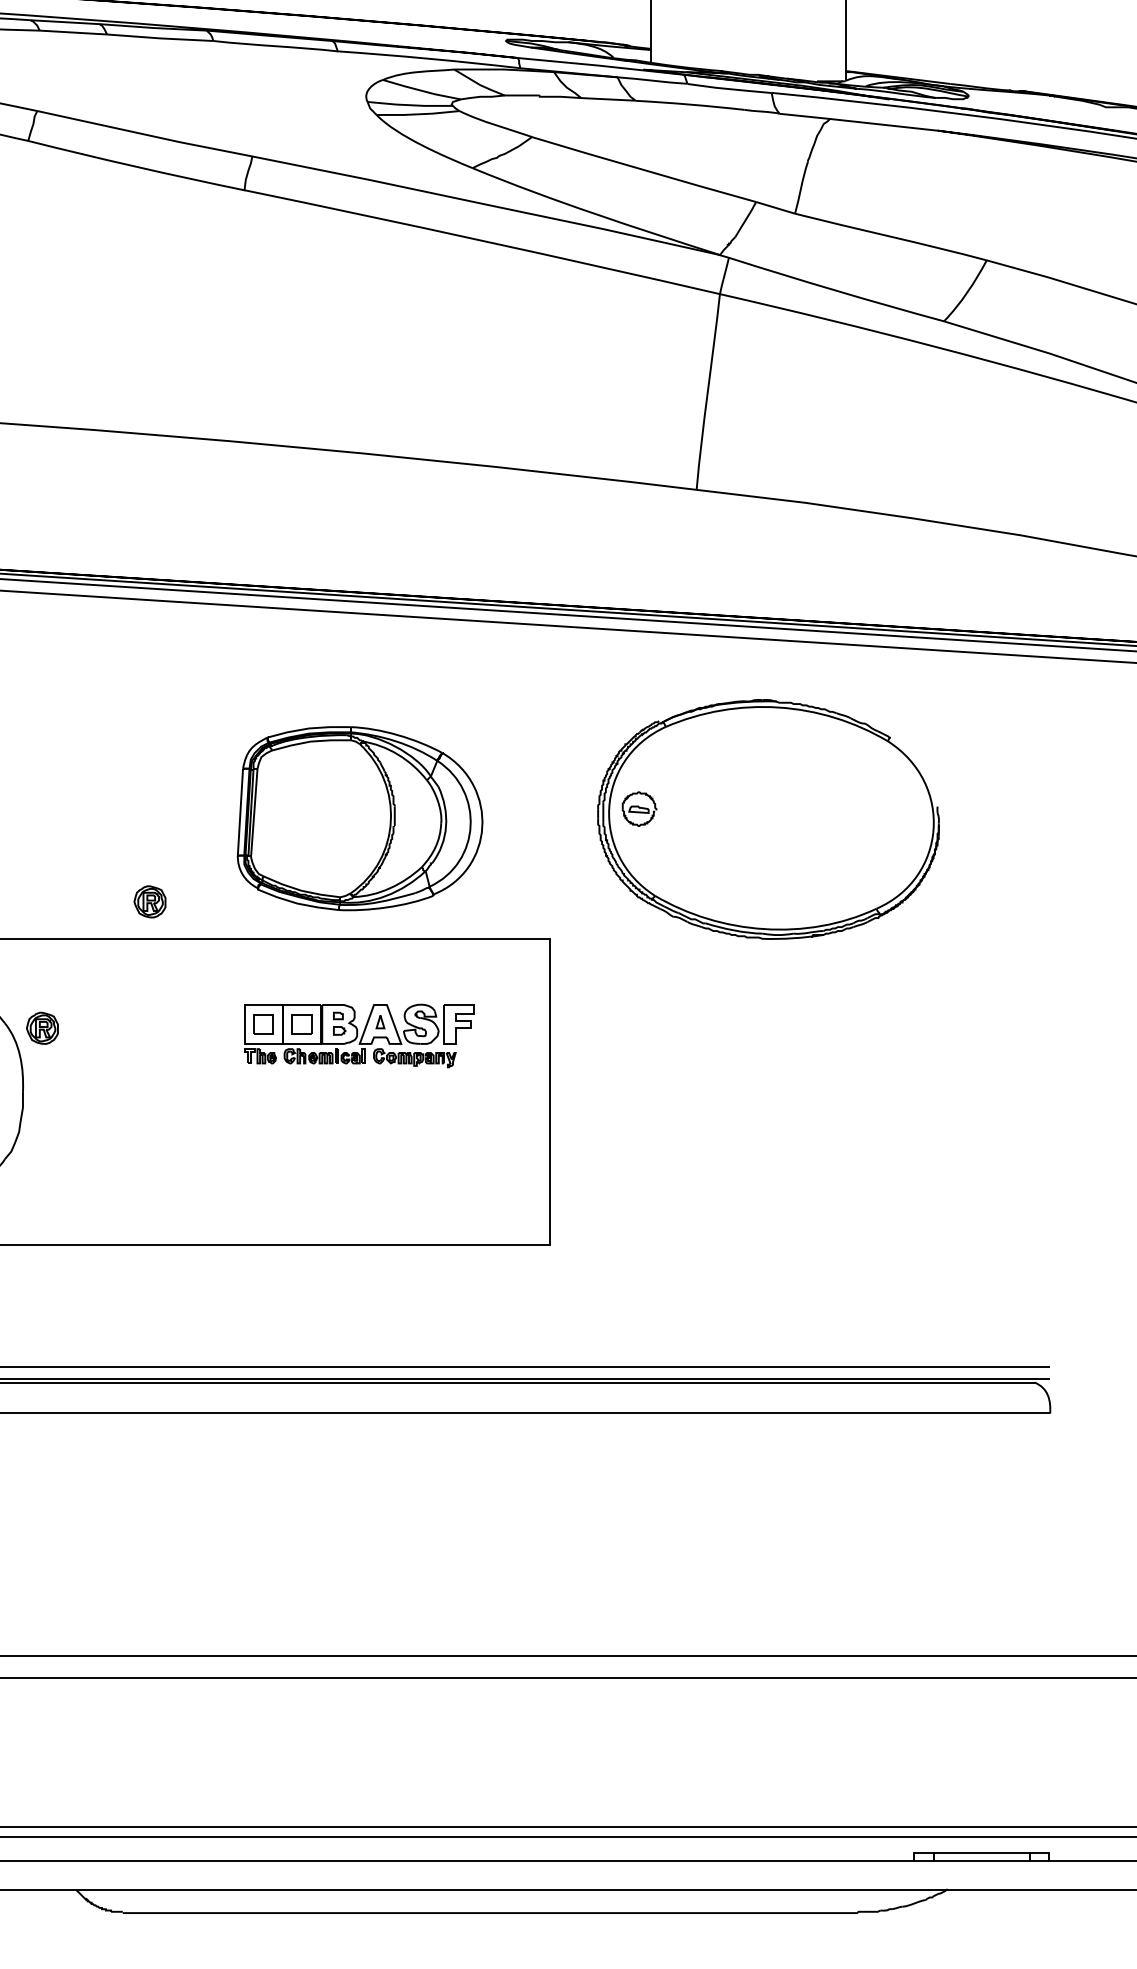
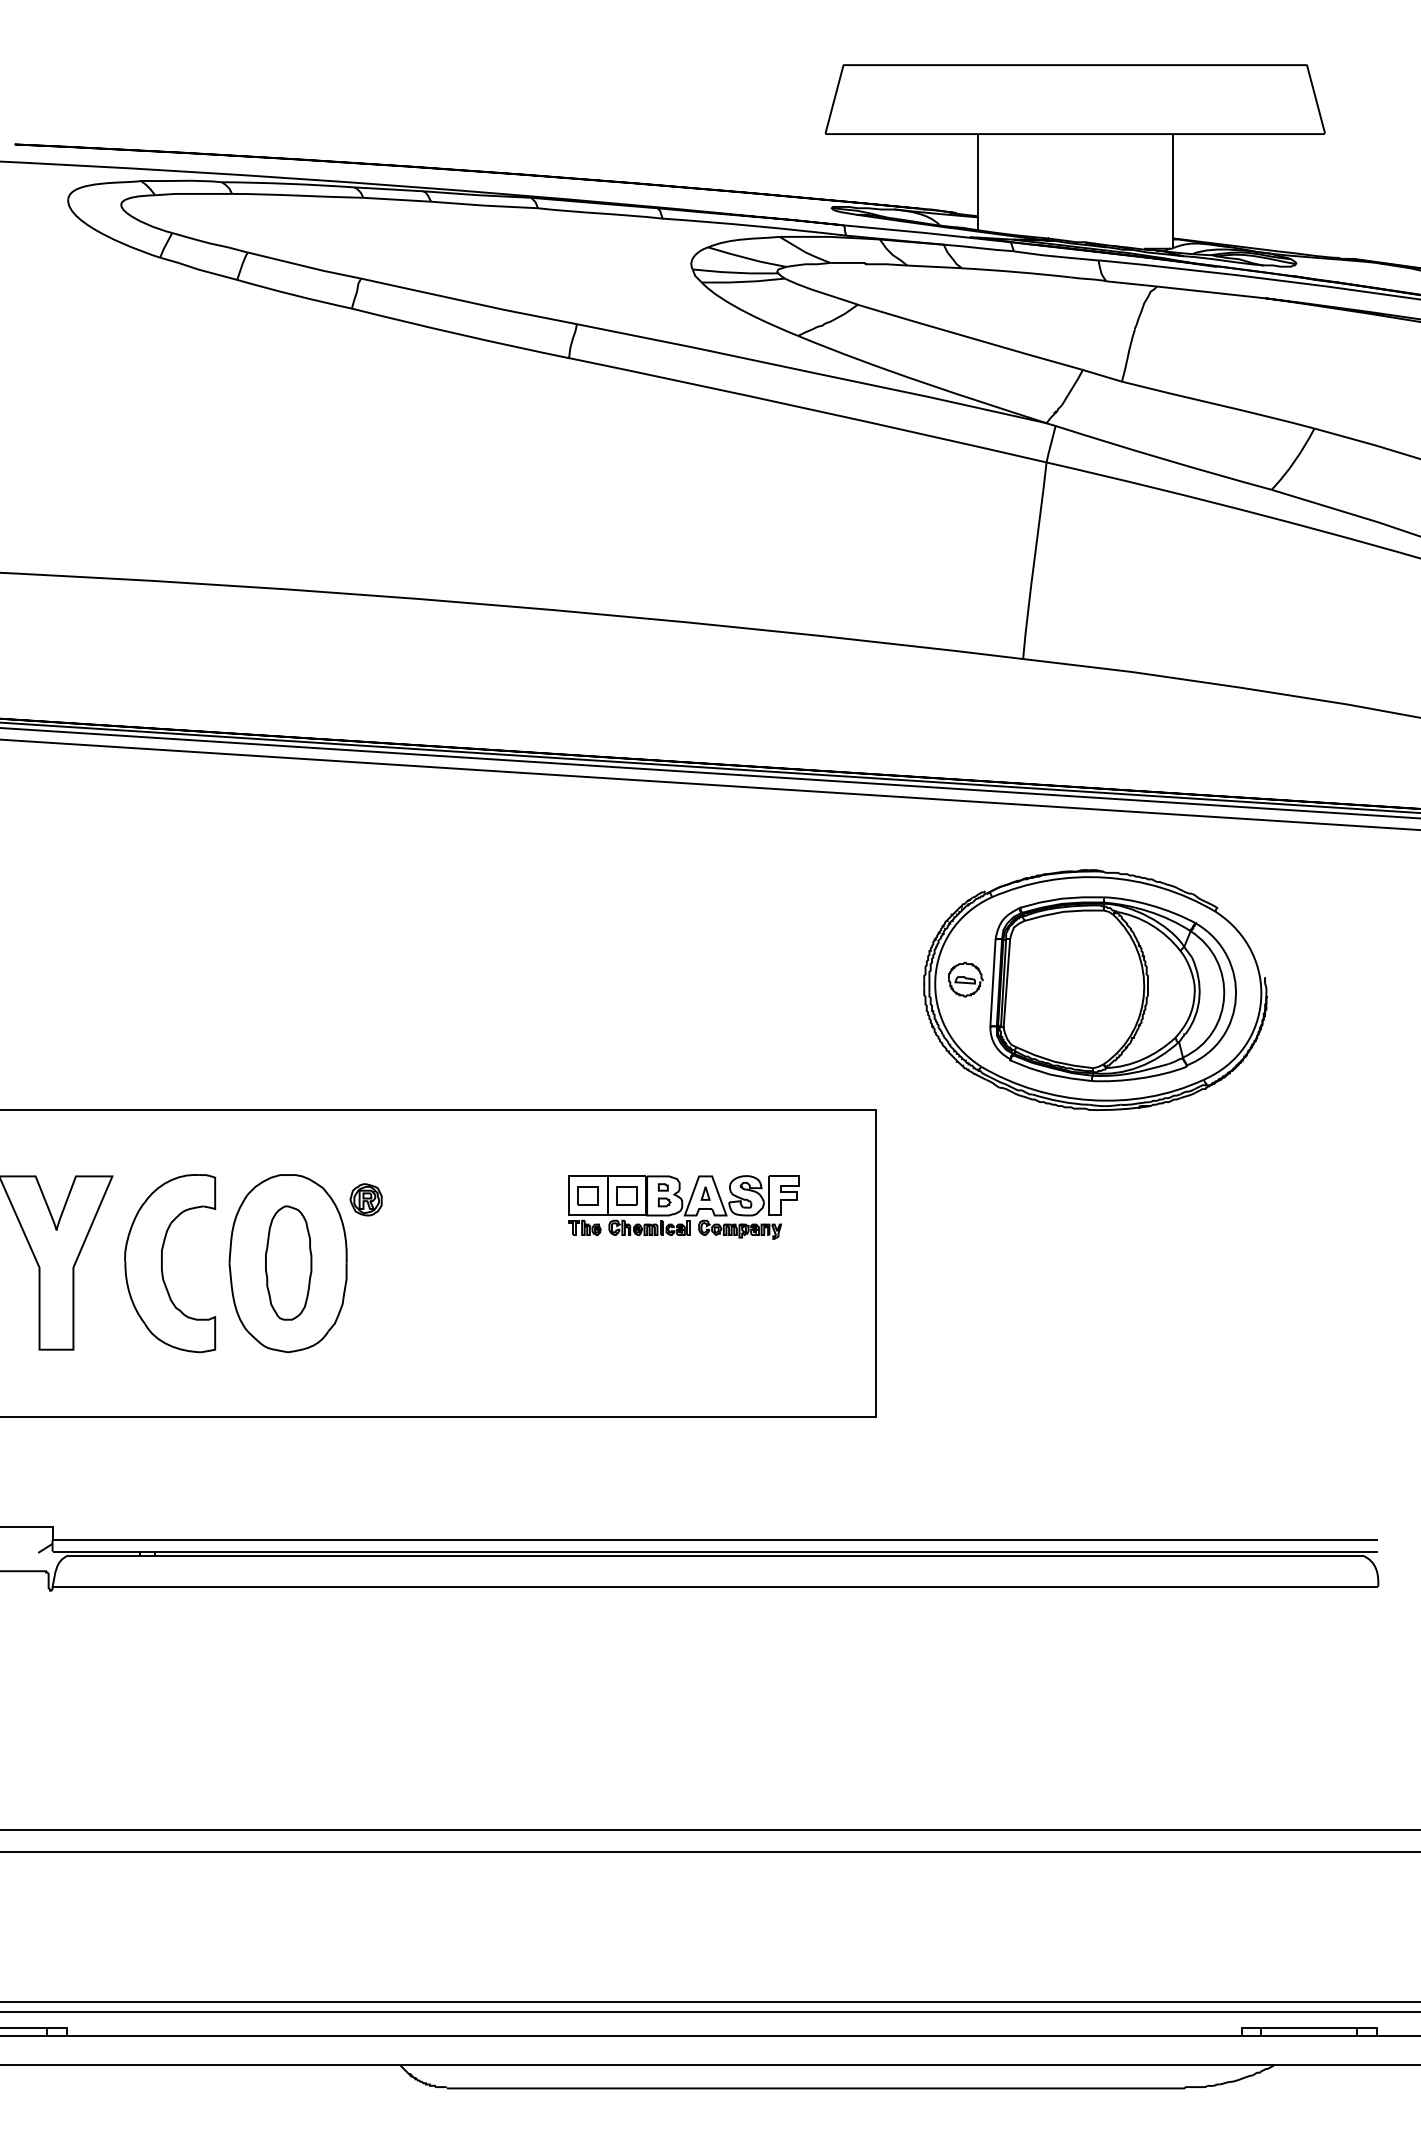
part: (359, 818) -> (1112, 989), moved
part: (149, 901) -> (473, 1072), removed

